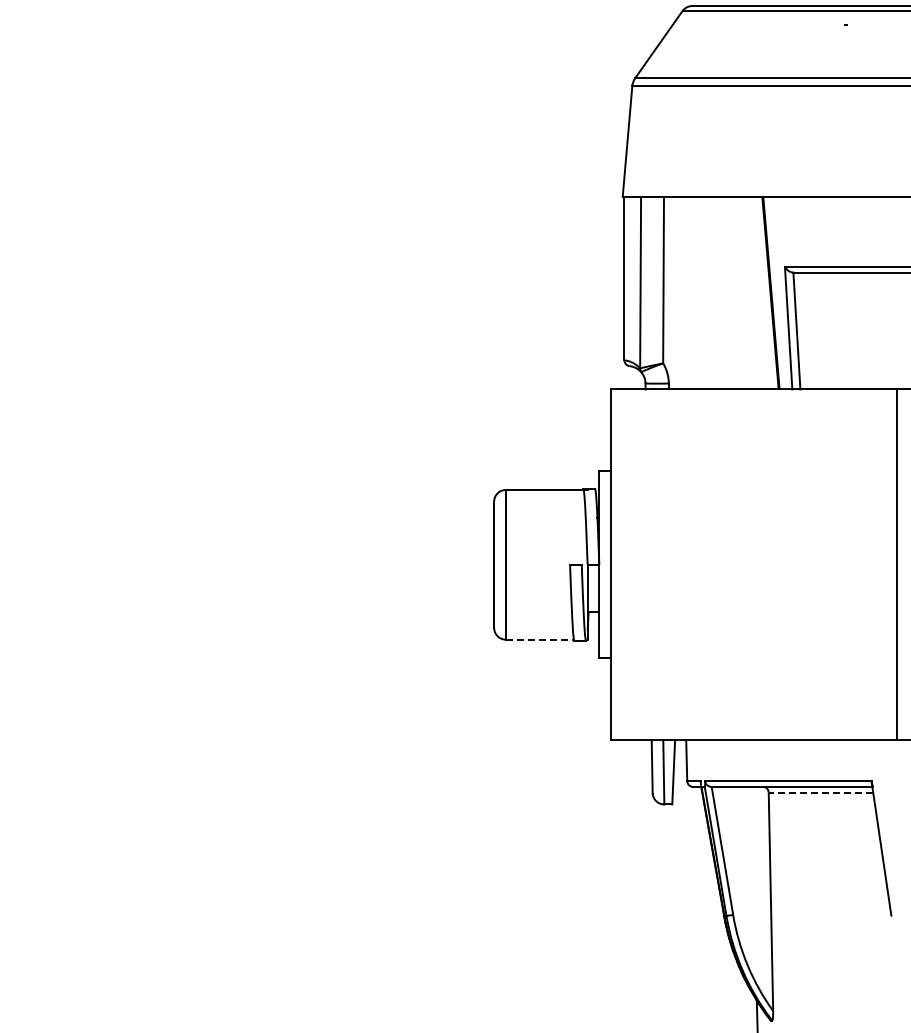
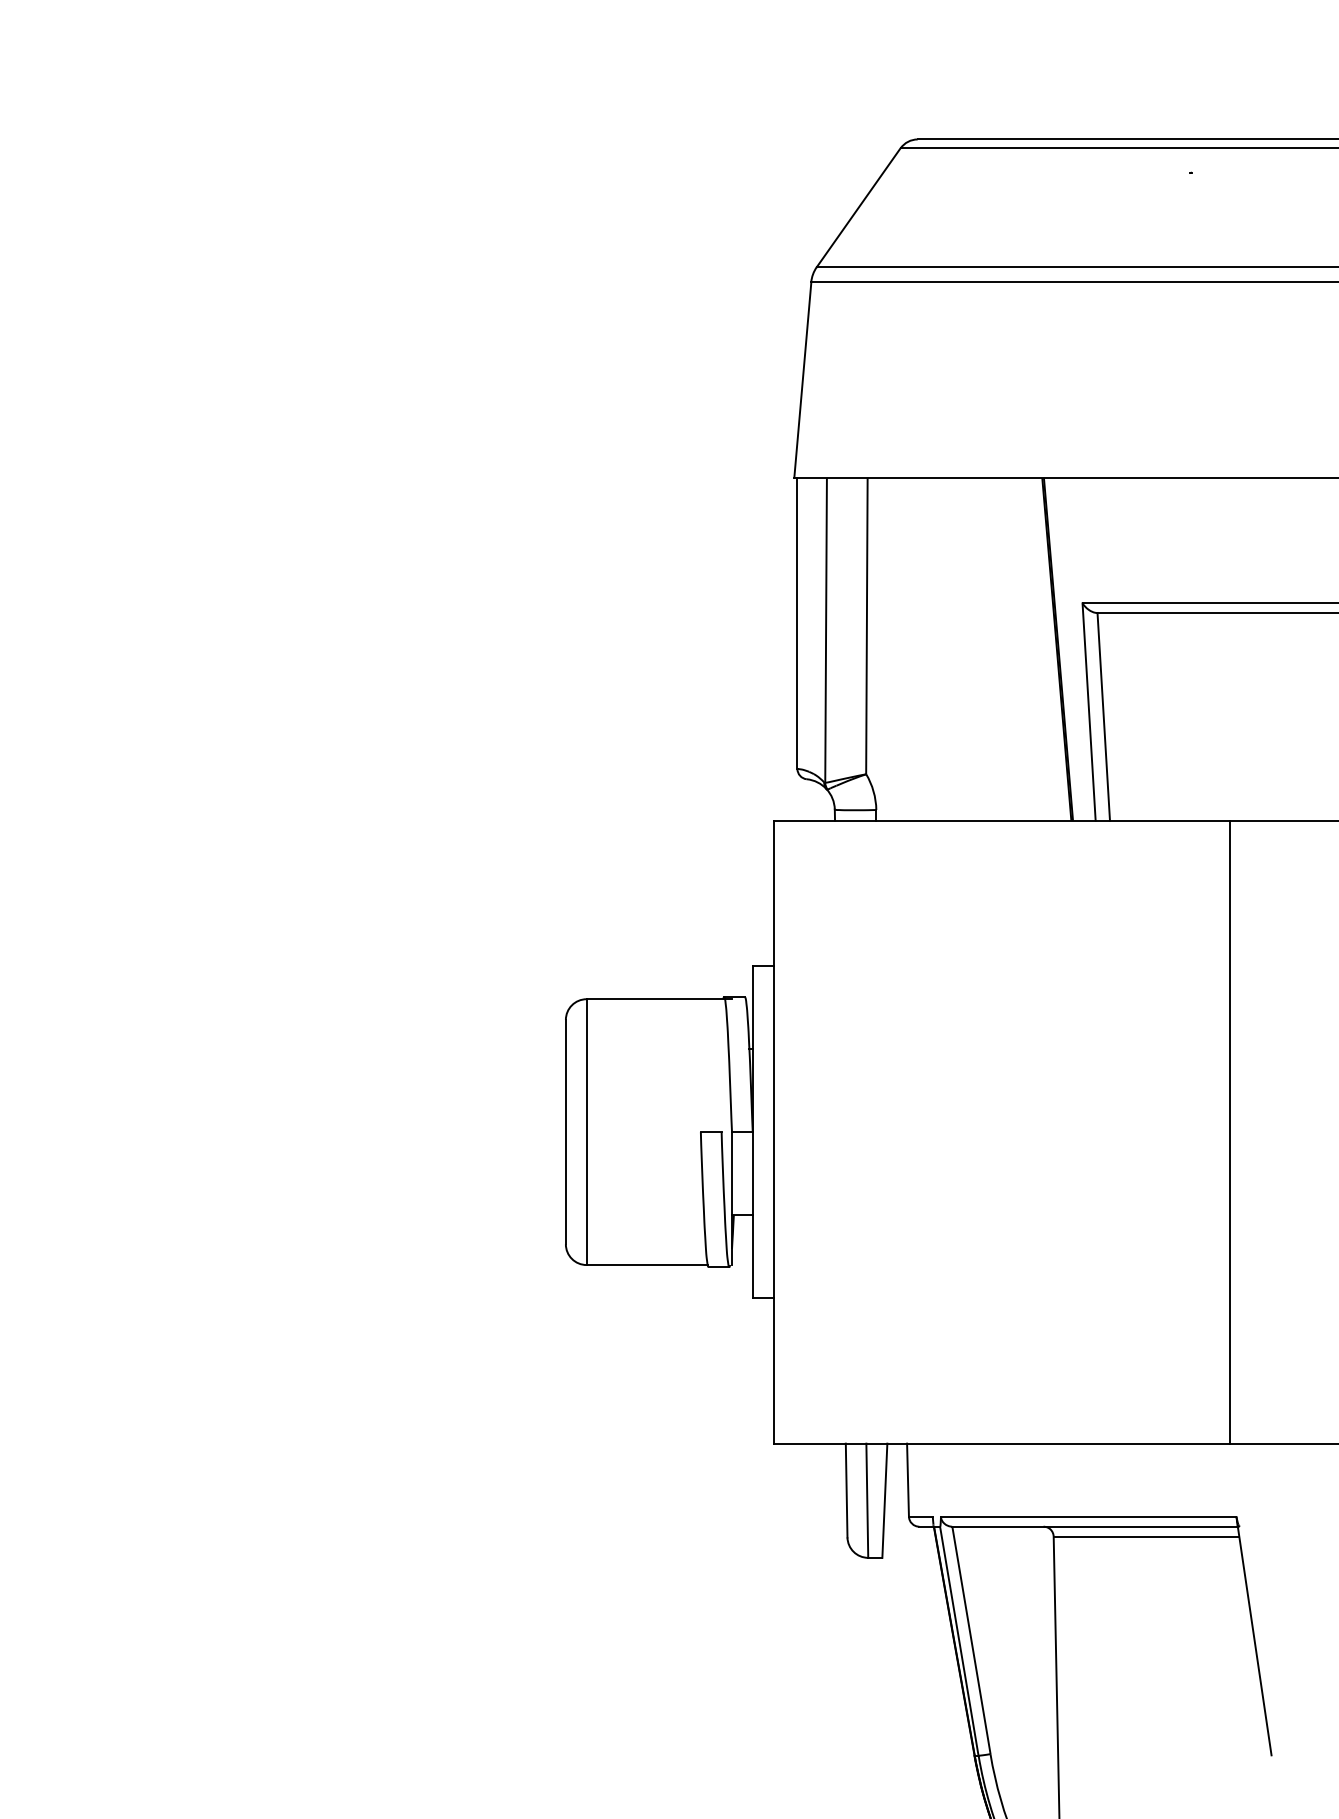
line: (897, 564) -> (1230, 1131), moved
line: (540, 639) -> (648, 1264), dashed -> solid
line: (820, 792) -> (1145, 1536), dashed -> solid

